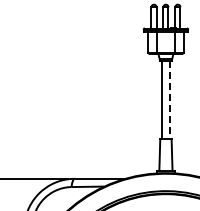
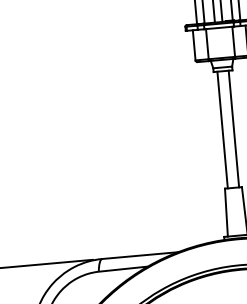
line: (169, 100) -> (233, 129), dashed -> solid

